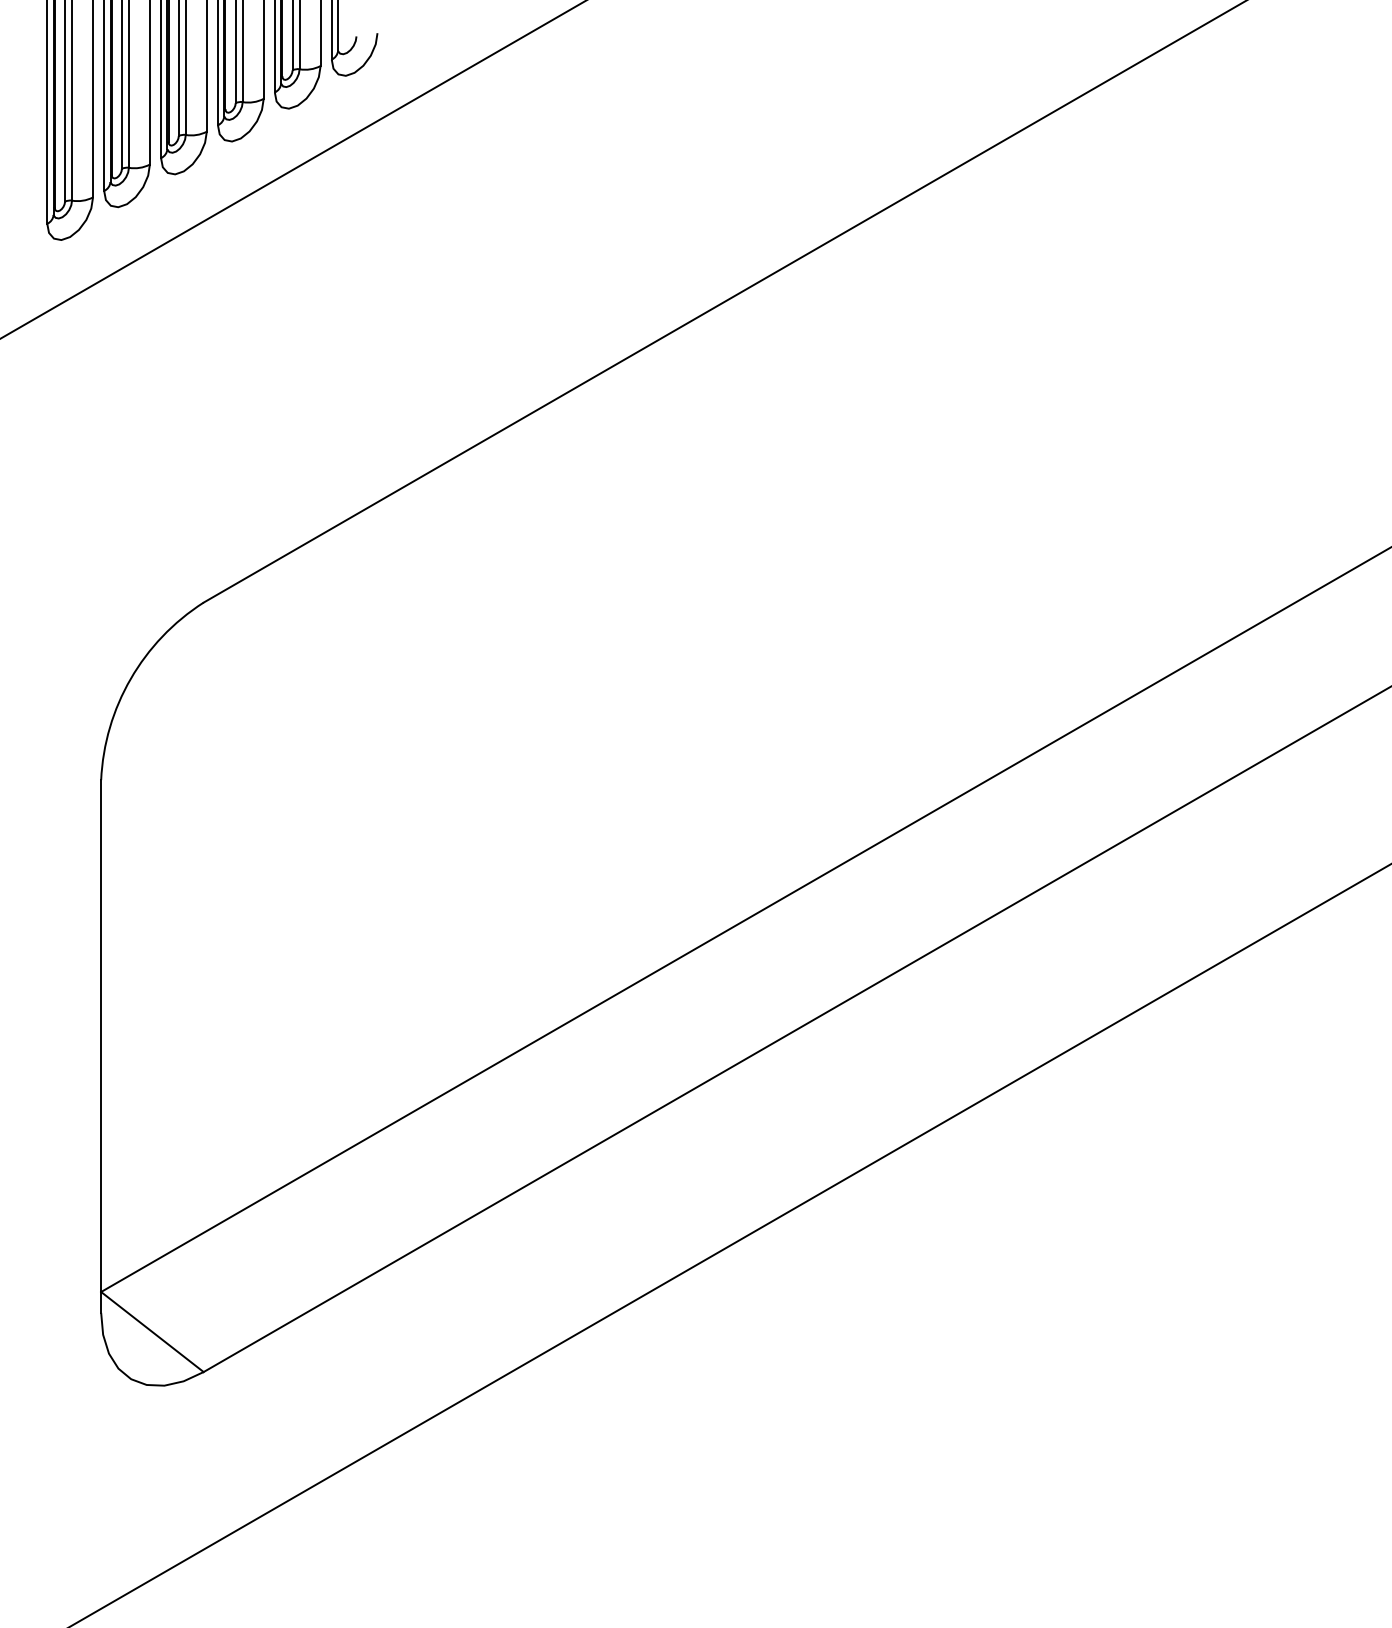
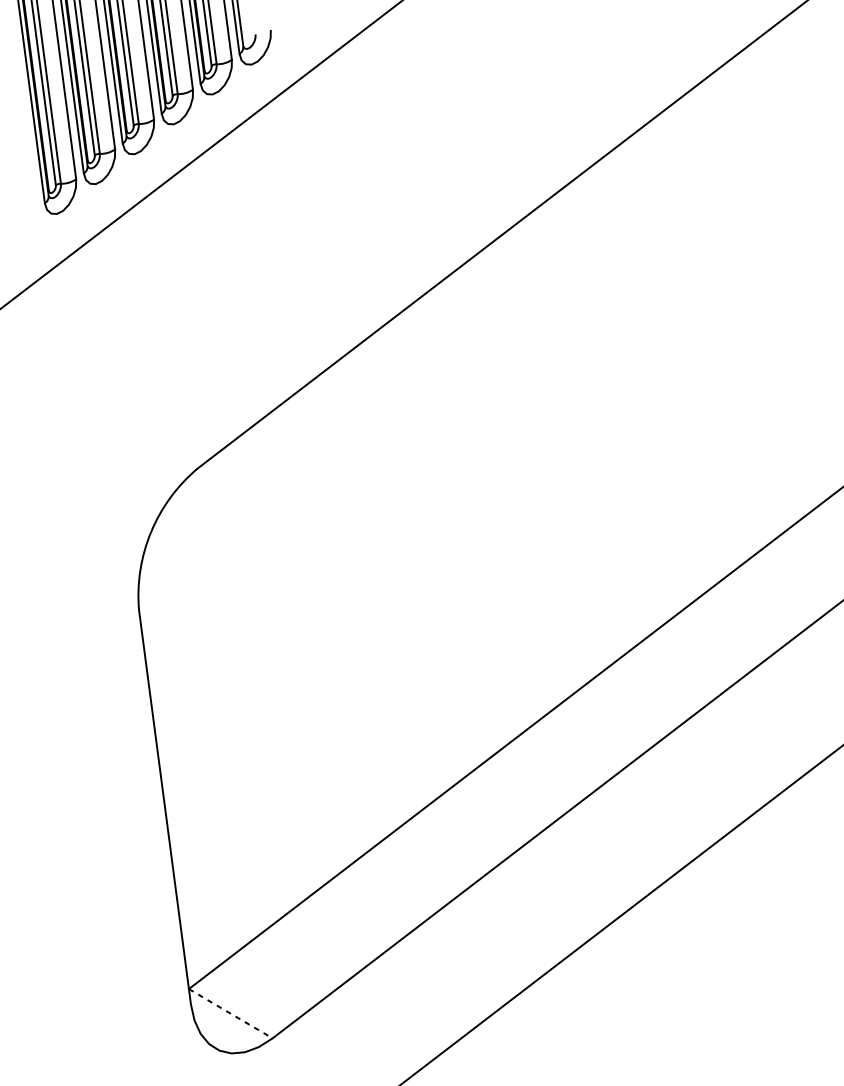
line: (152, 1332) -> (230, 1014), solid -> dashed

